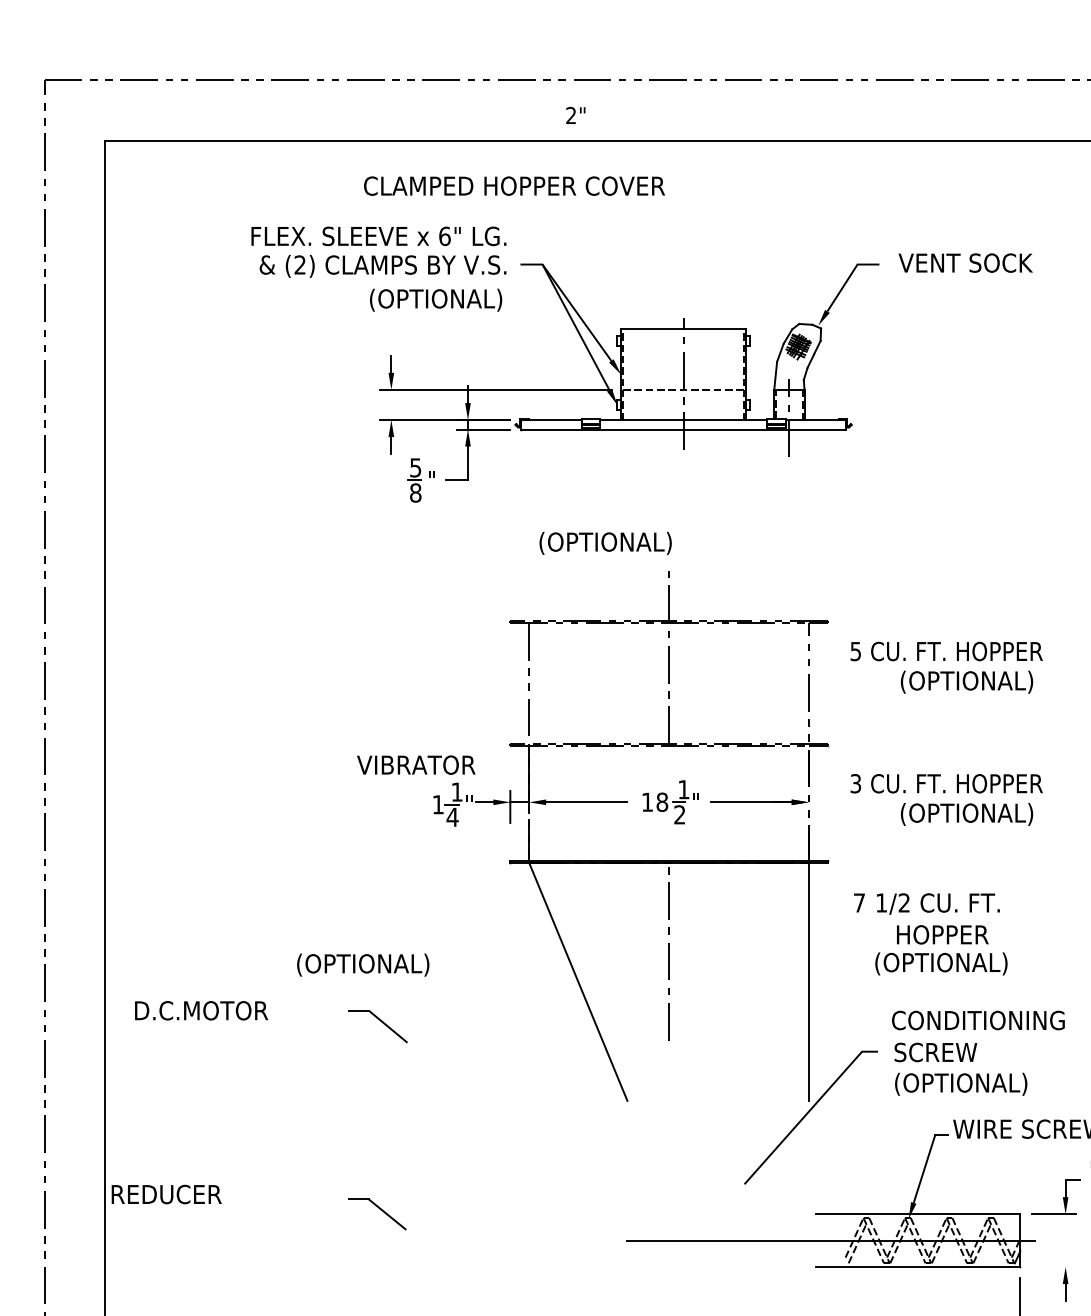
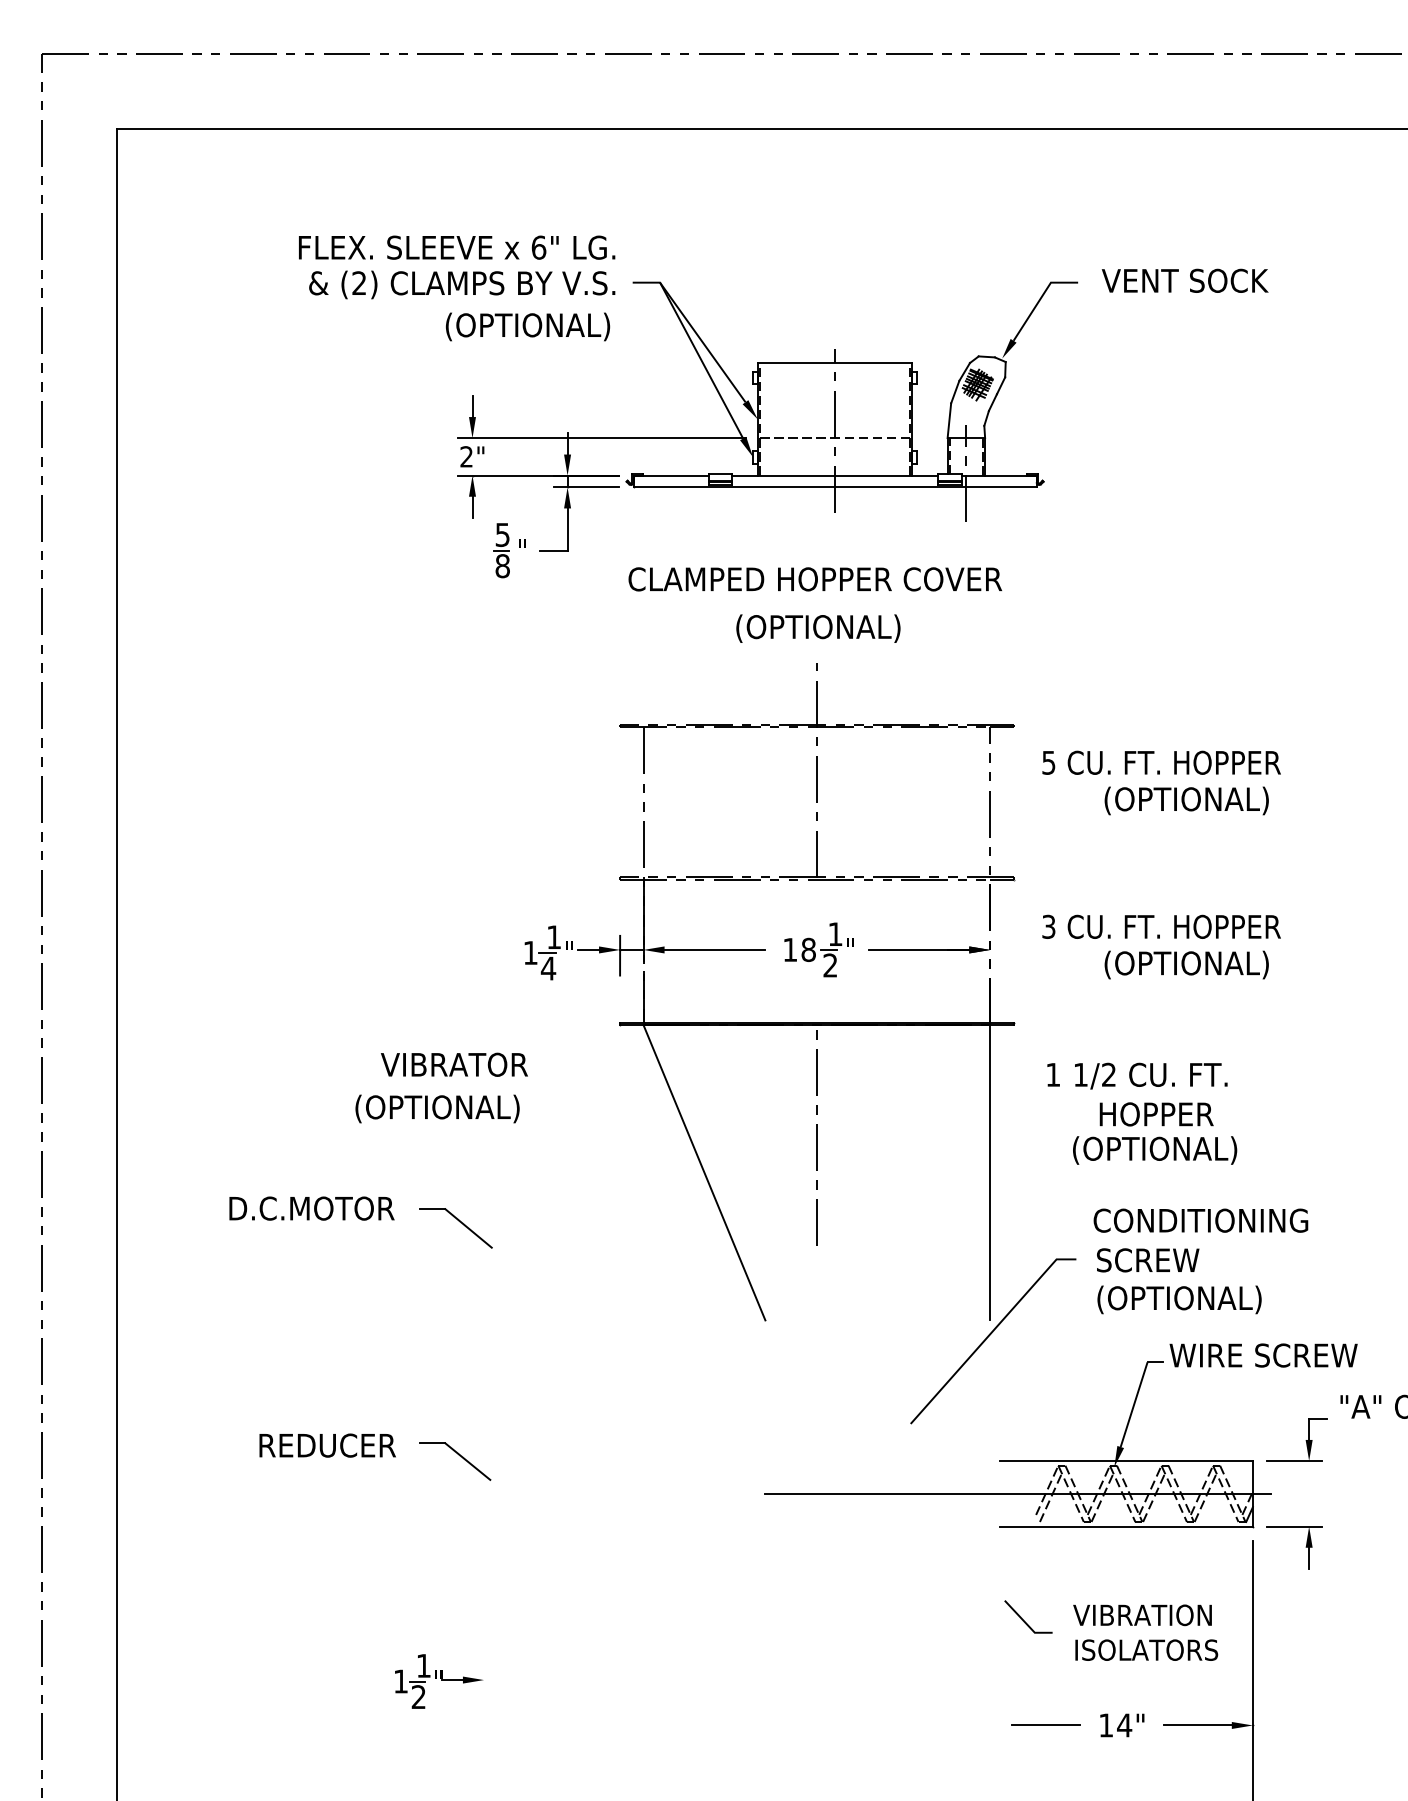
text: (575, 115) -> (472, 456), moved
text: (514, 186) -> (815, 579), moved
text: (605, 543) -> (818, 628), moved
text: (416, 764) -> (454, 1064), moved
text: (859, 902) -> (1053, 1074), 7 -> 1
text: (363, 964) -> (437, 1108), moved
text: (201, 1010) -> (311, 1208), moved
text: (166, 1194) -> (327, 1445), moved
line: (1053, 1266) -> (1294, 1526), added

